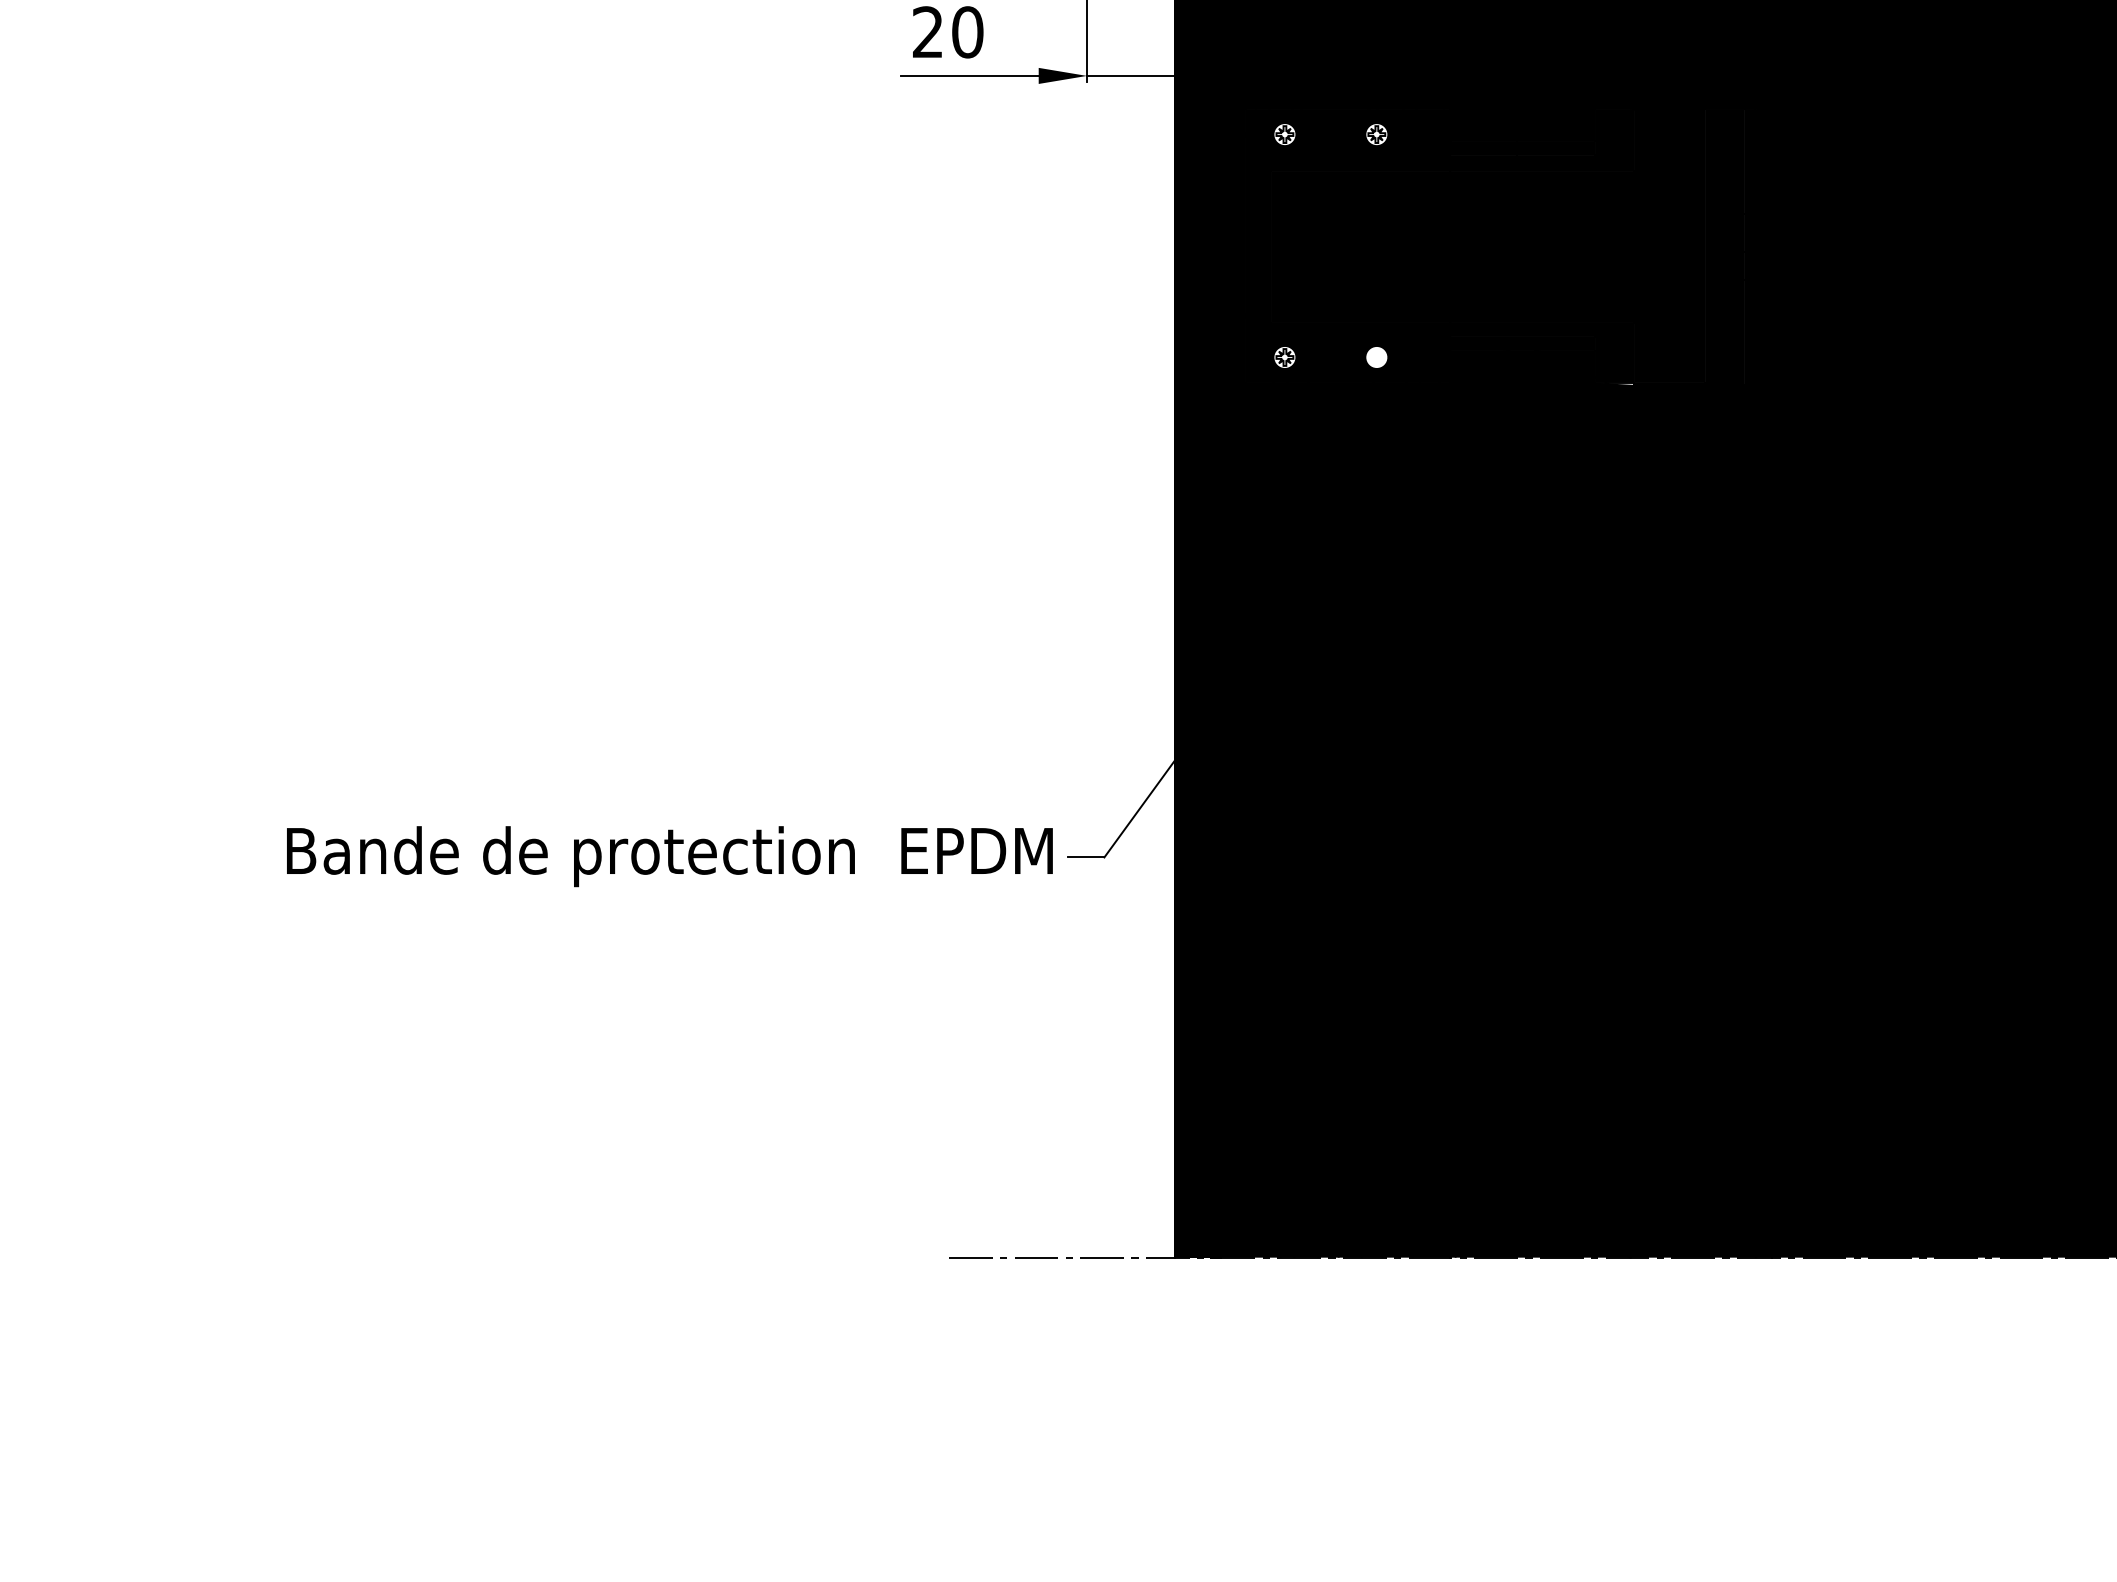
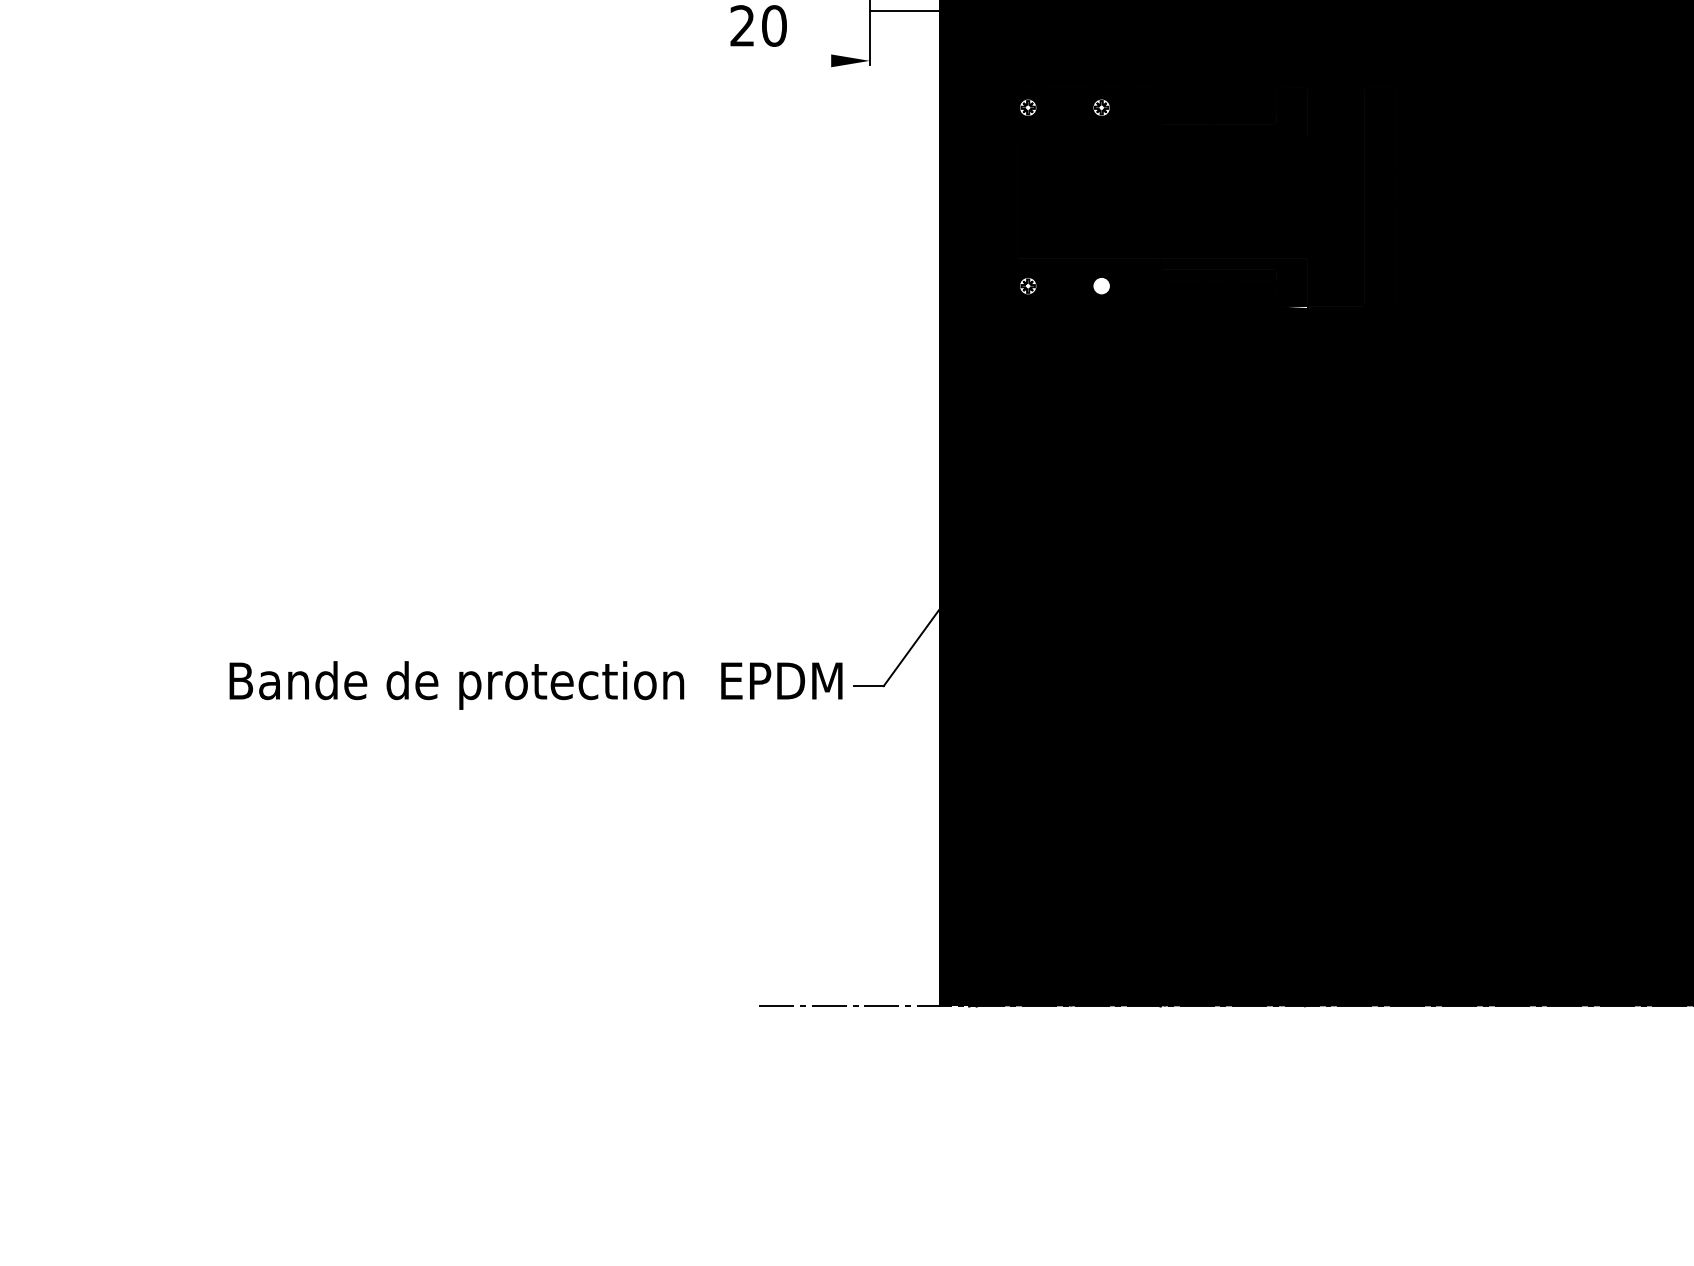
line: (977, 75) -> (782, 60), removed
line: (1130, 75) -> (904, 10), moved

